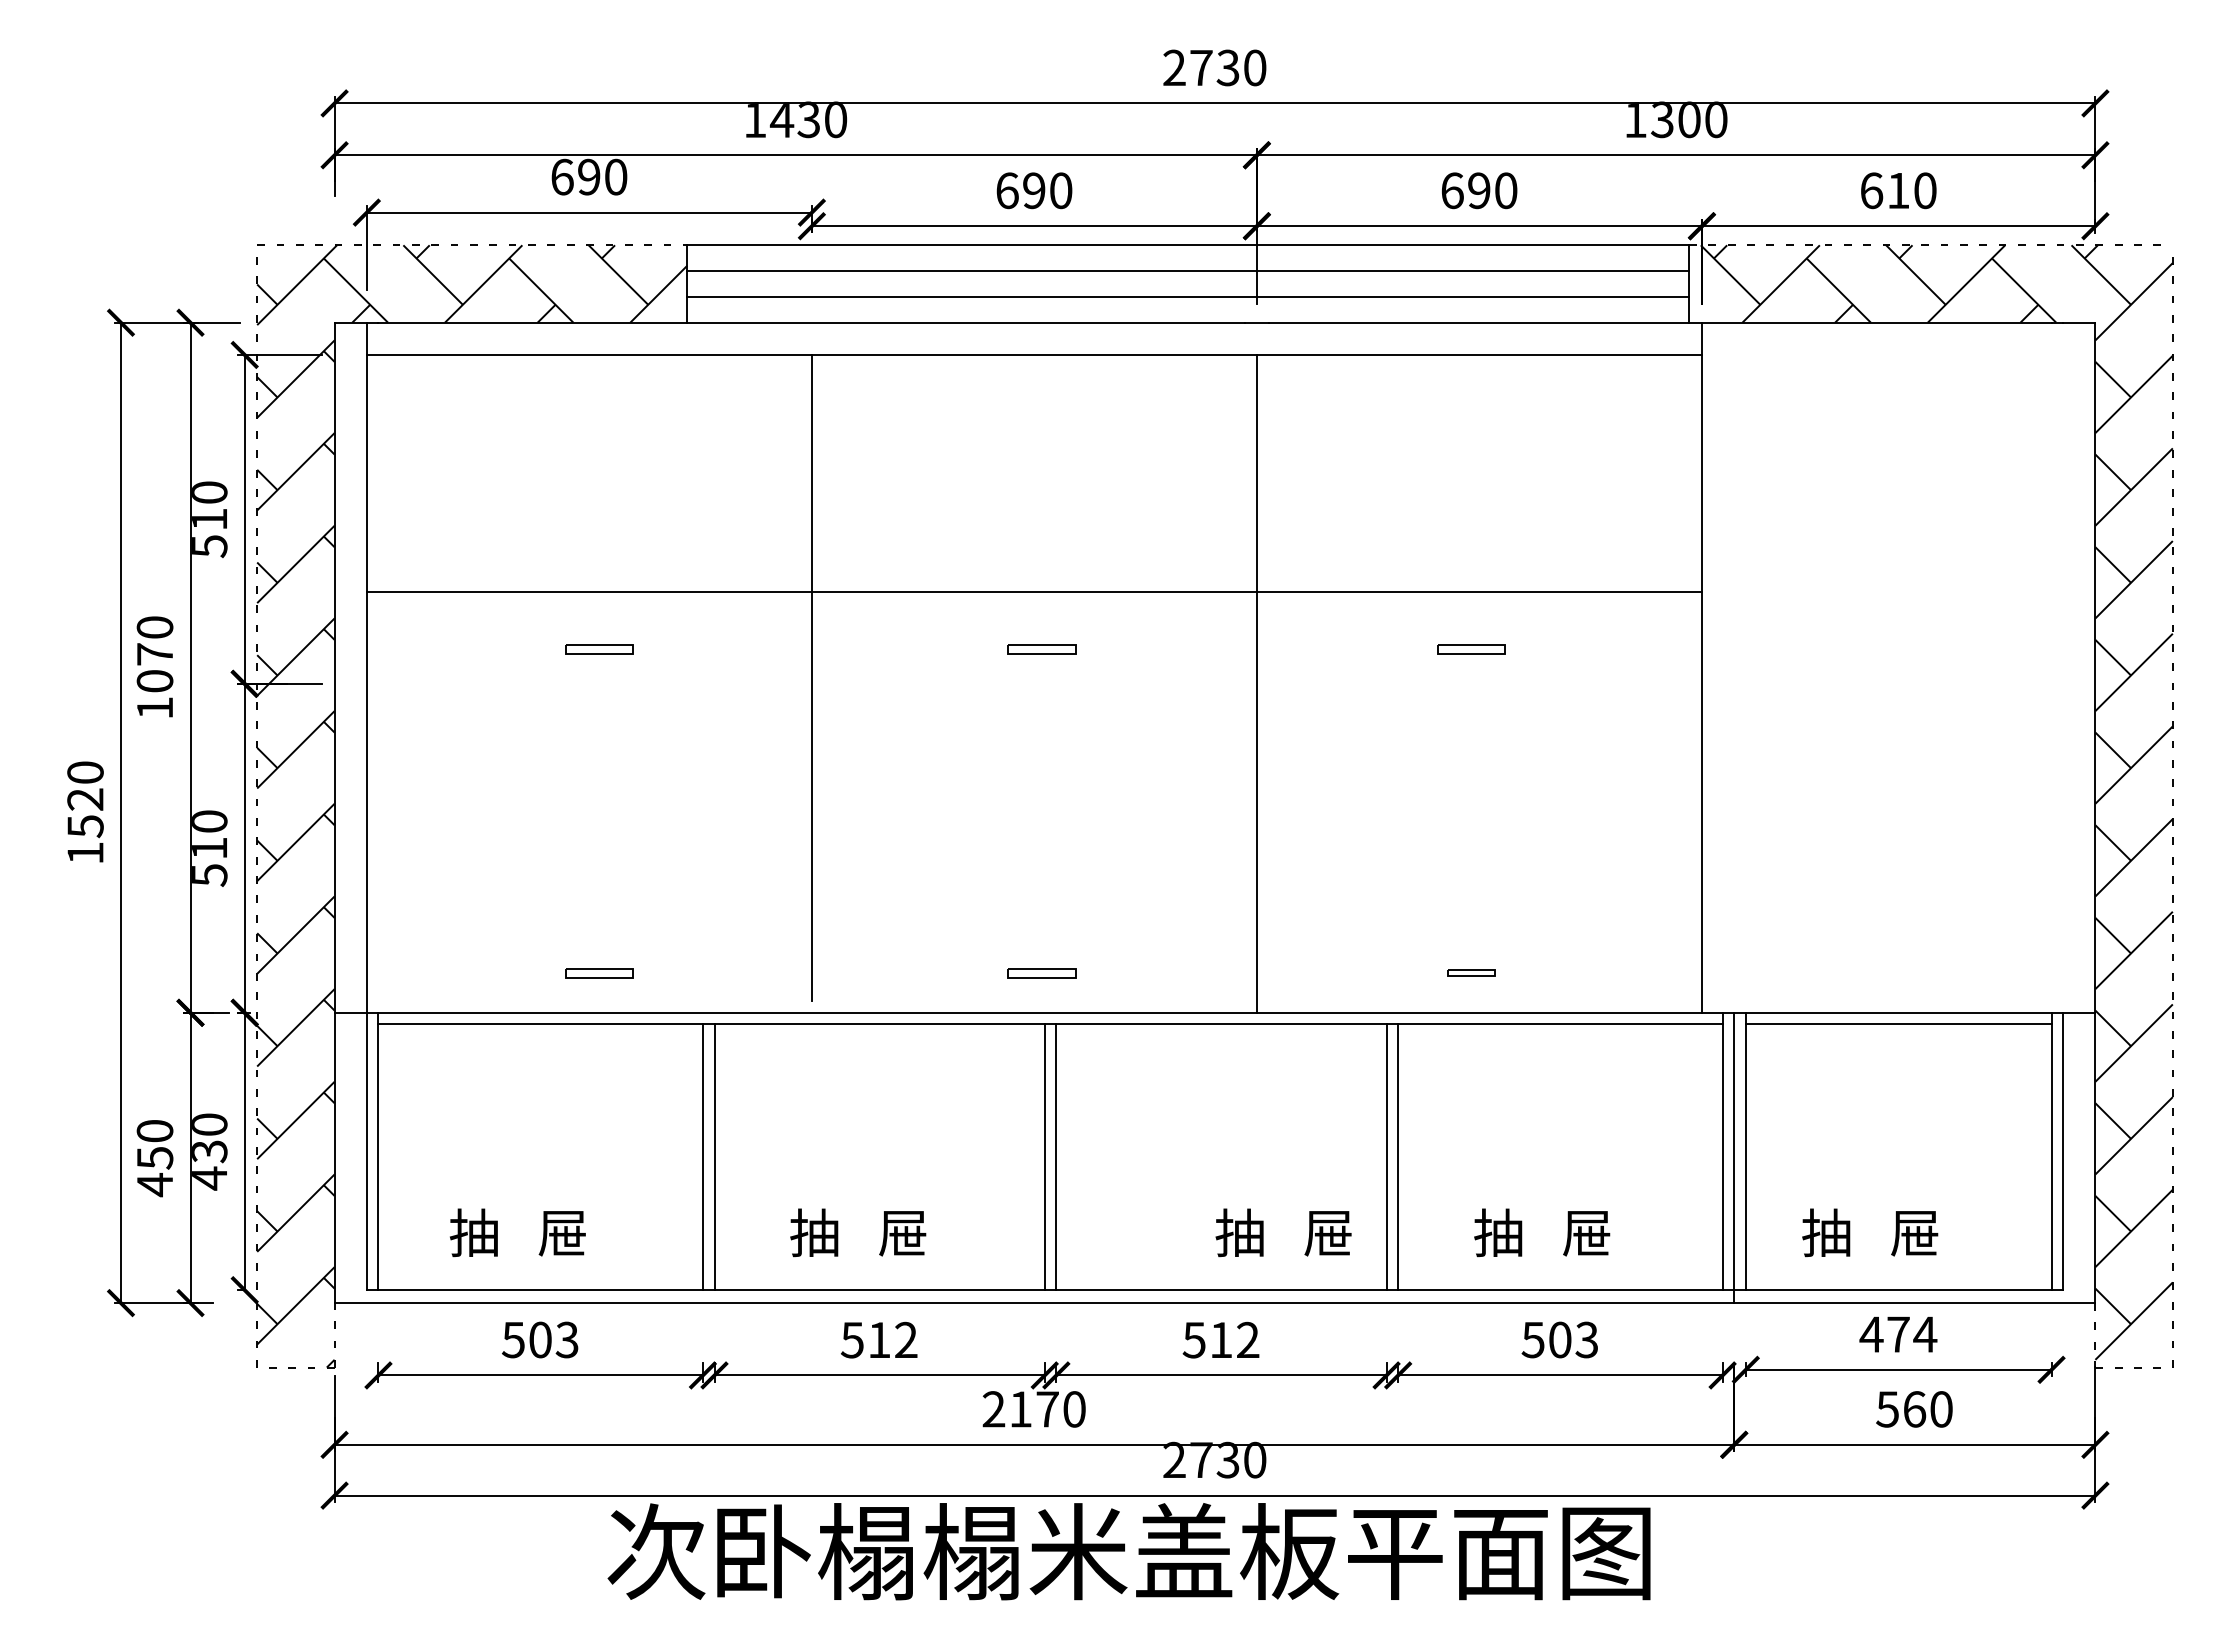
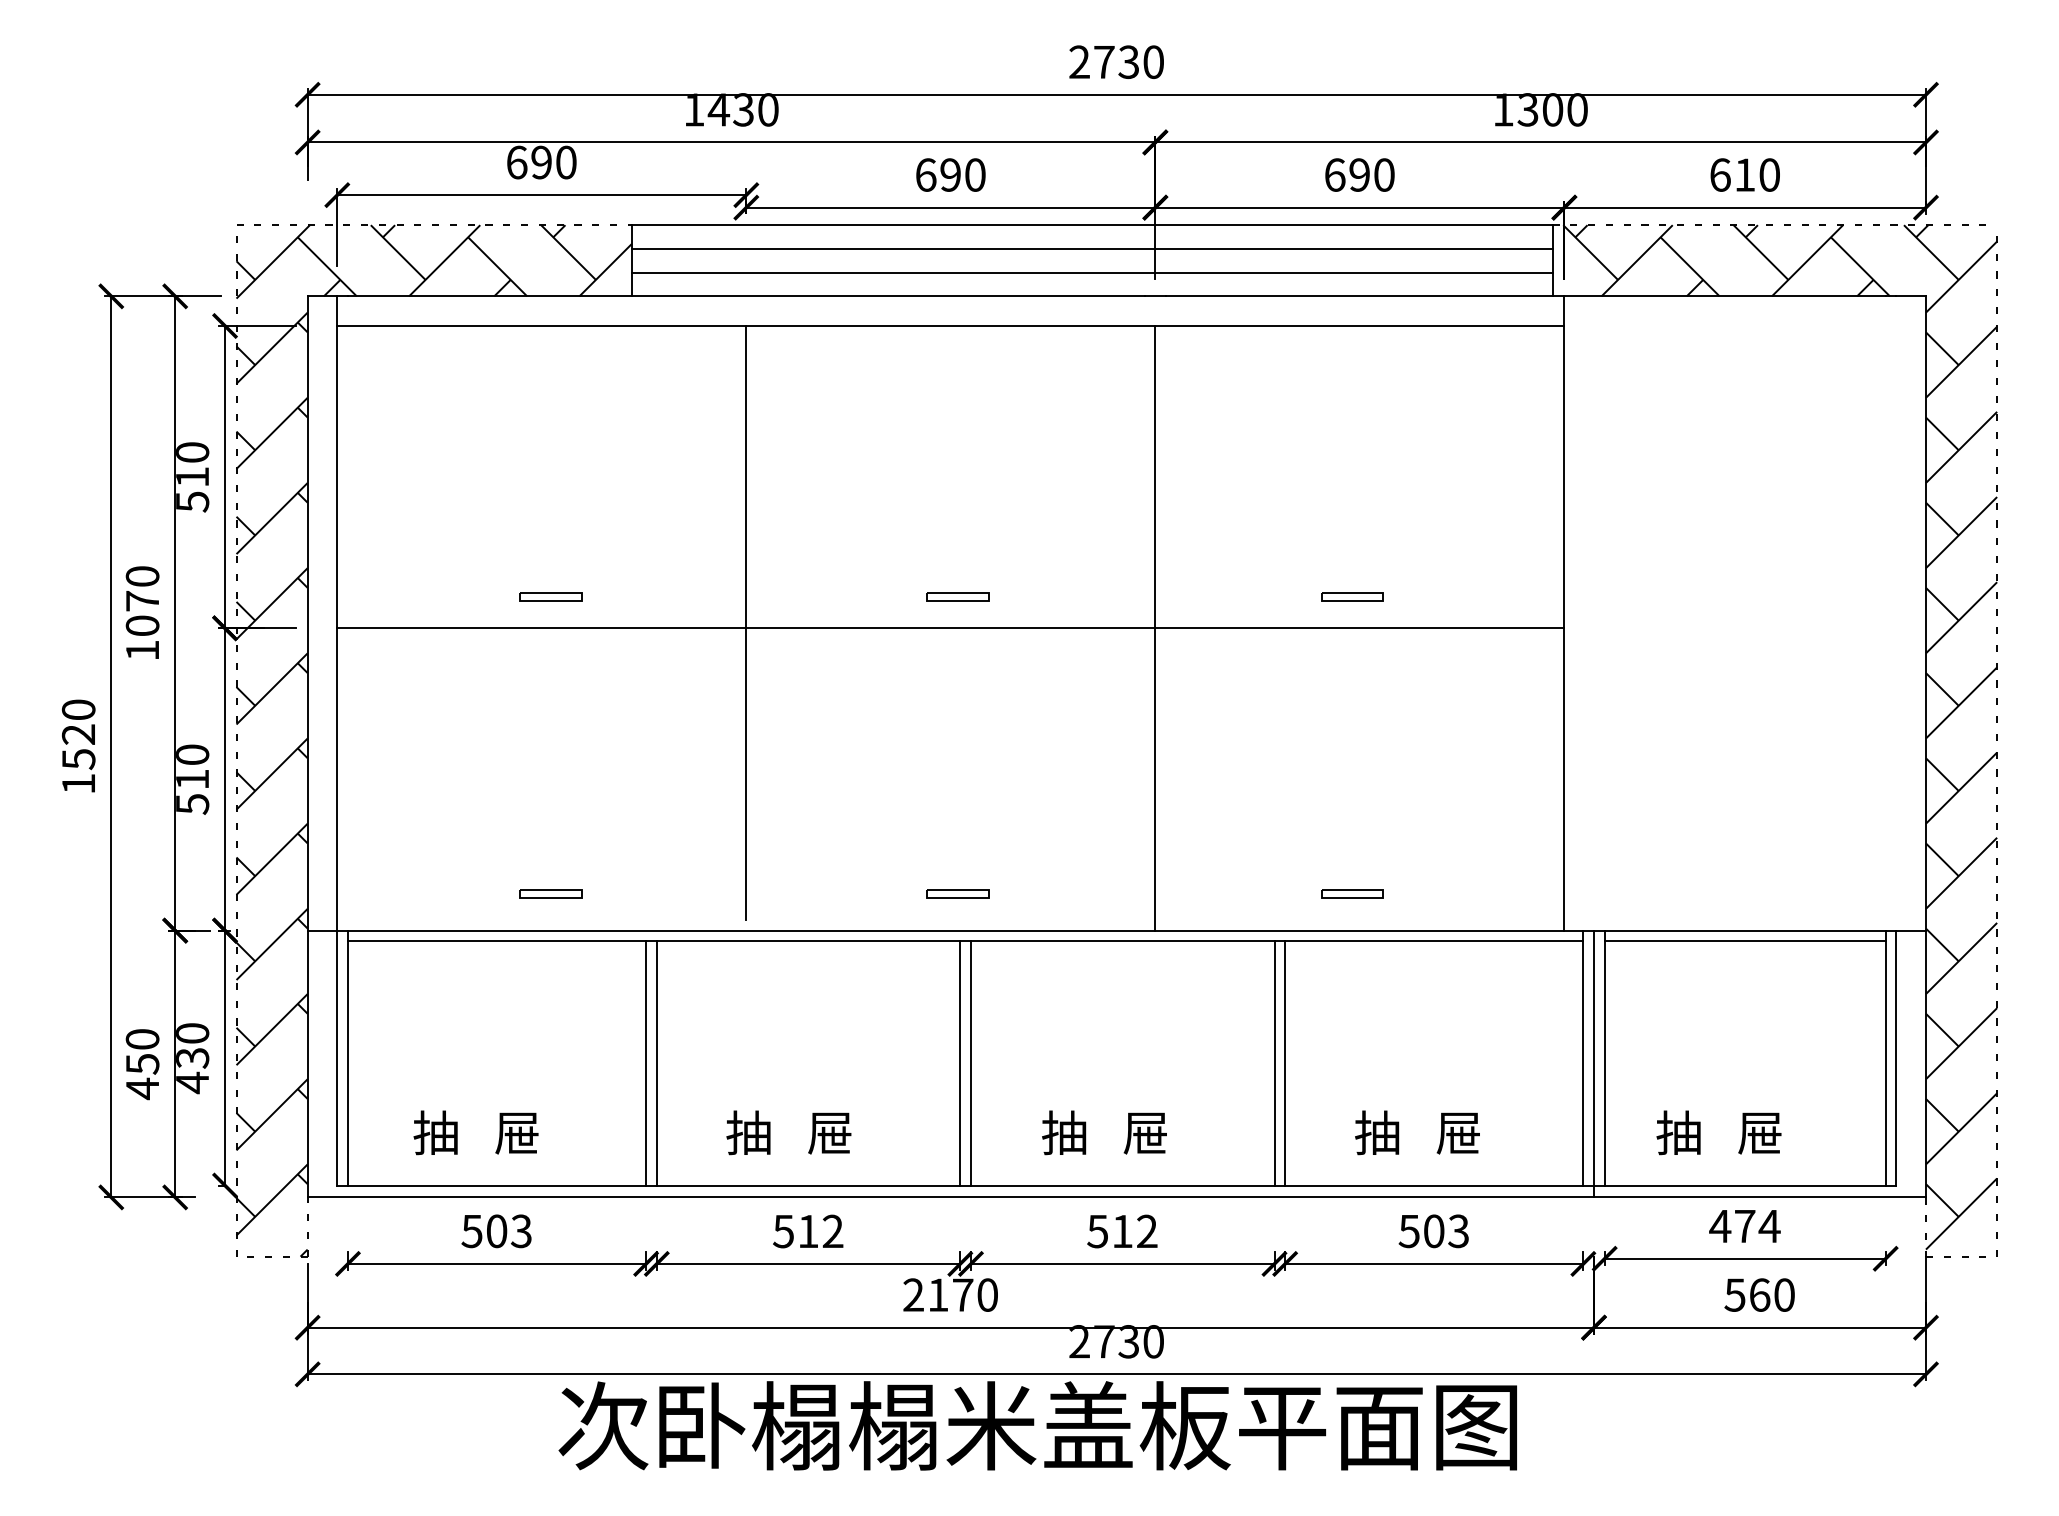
line: (1033, 591) -> (949, 627), moved
part: (1471, 973) -> (1352, 894), size x1.43
text: (1283, 1232) -> (1104, 1132), moved

